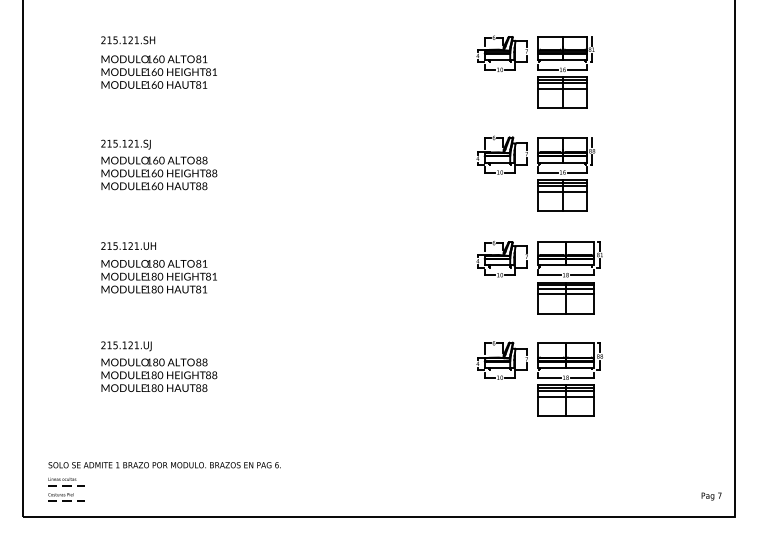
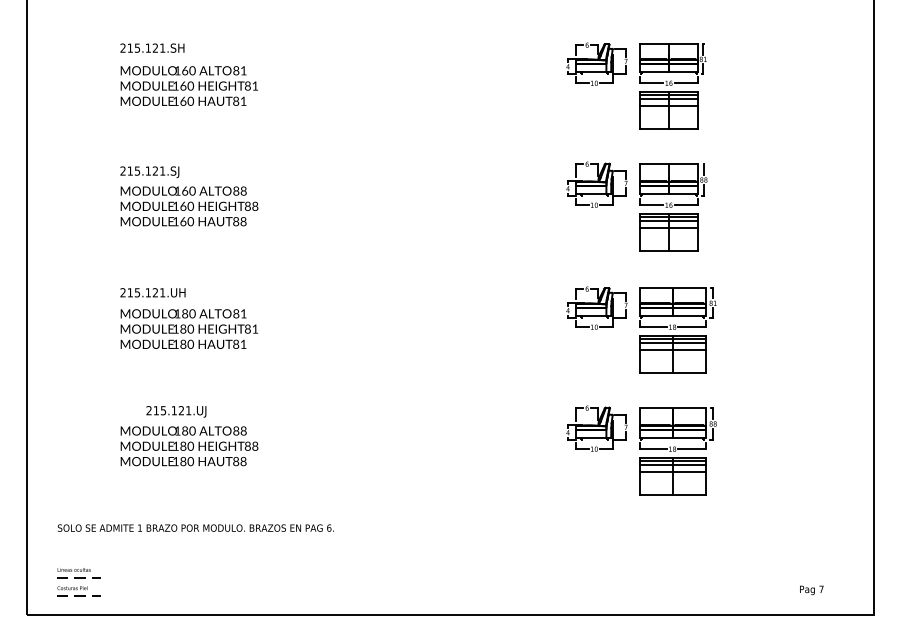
text: (126, 346) -> (176, 411), moved
text: (164, 464) -> (195, 527), moved
text: (711, 496) -> (811, 590), moved

